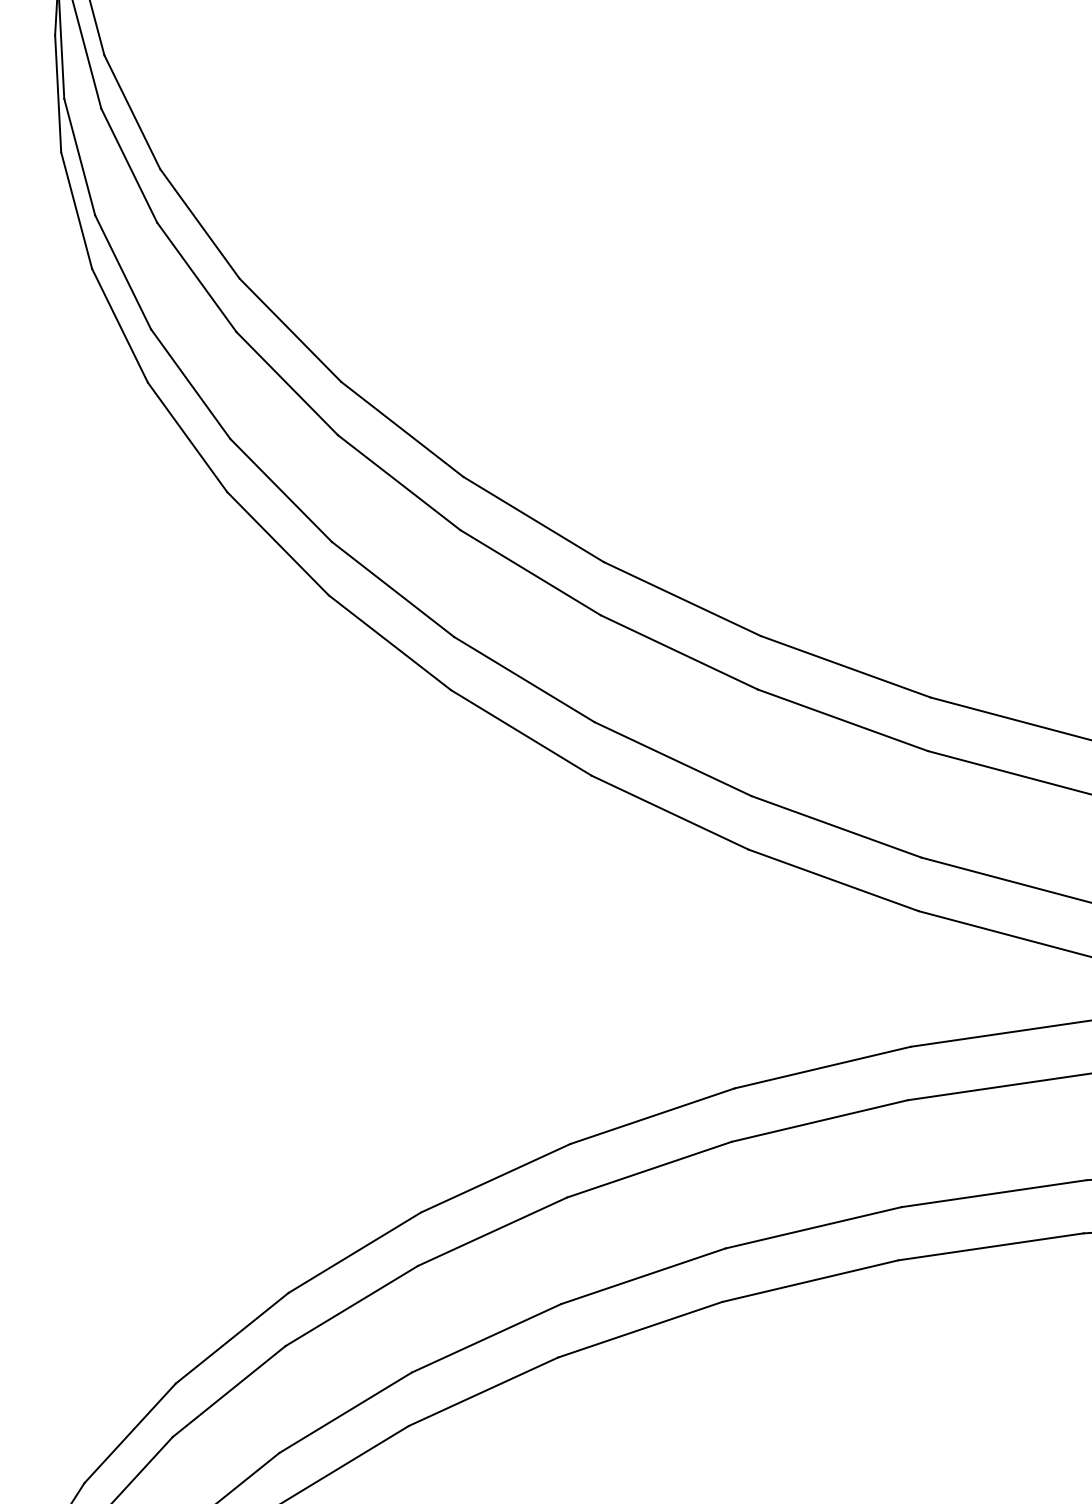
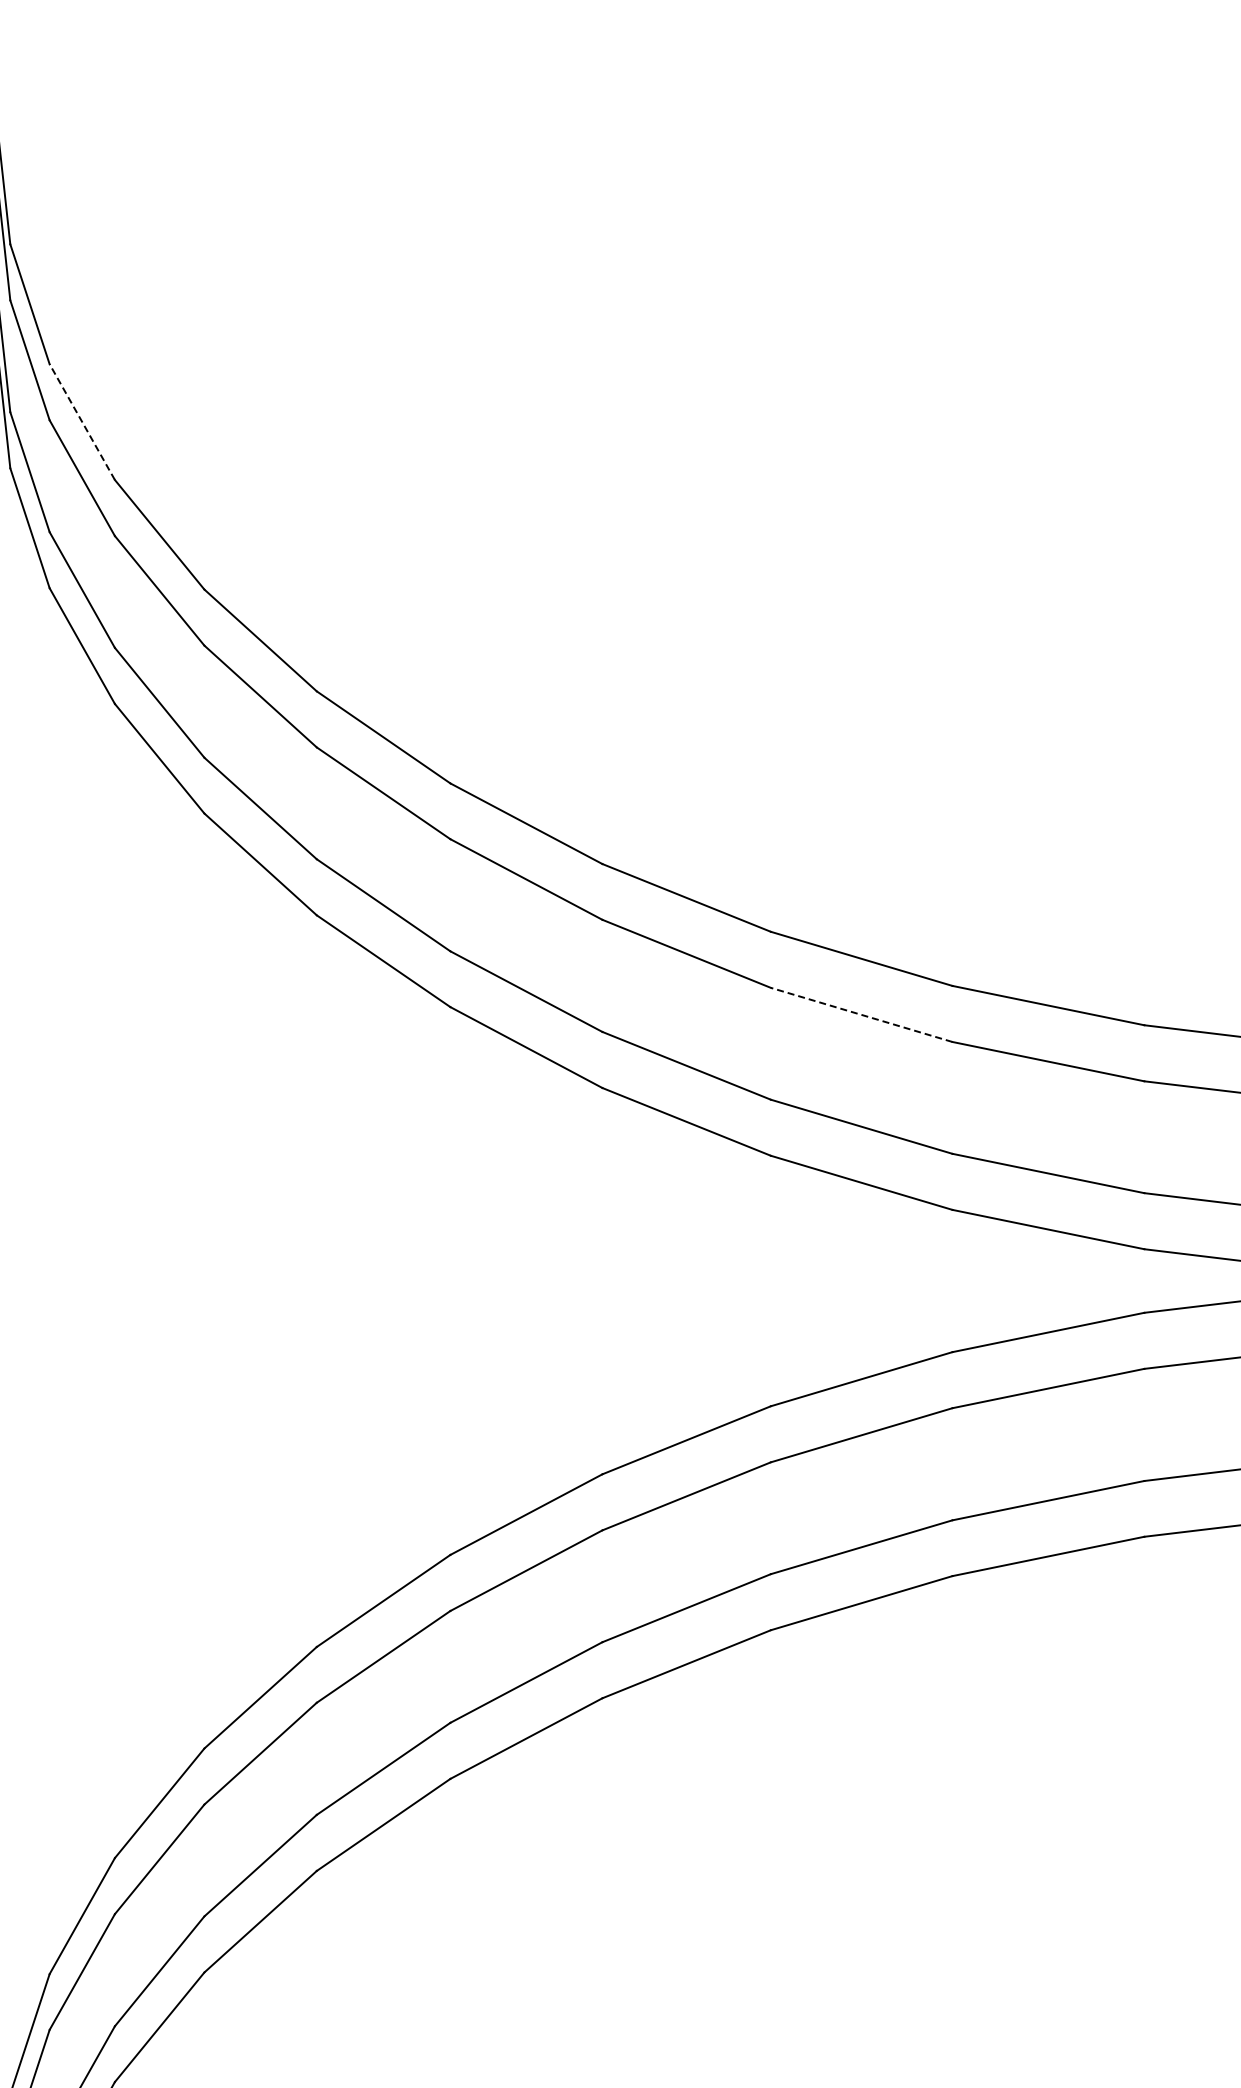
line: (132, 111) -> (82, 421), solid -> dashed
line: (842, 719) -> (861, 1014), solid -> dashed

